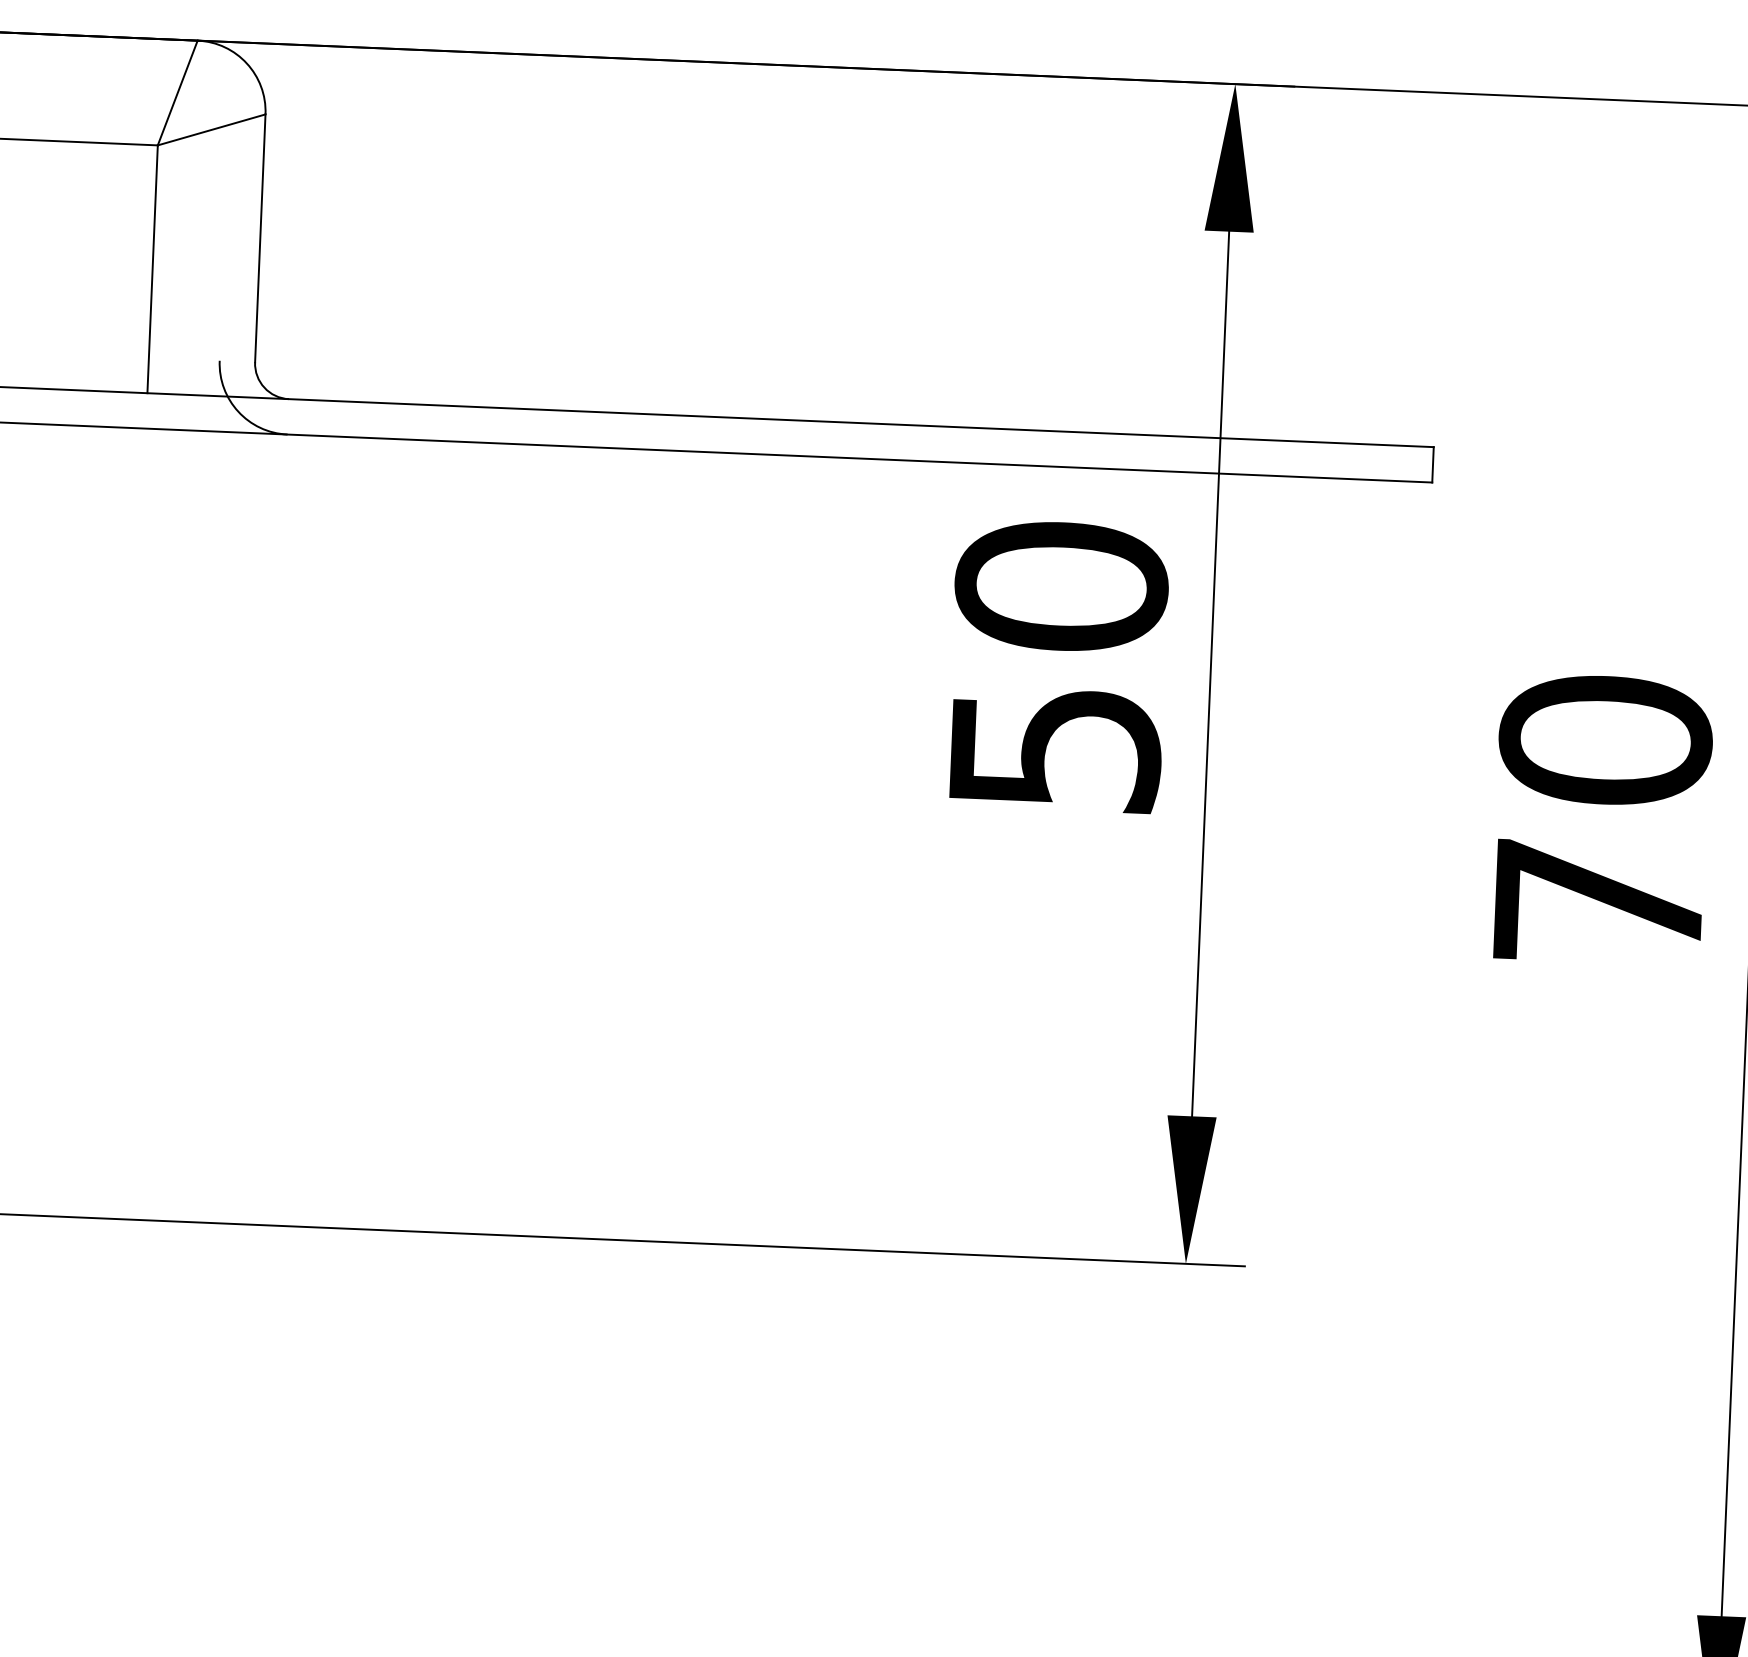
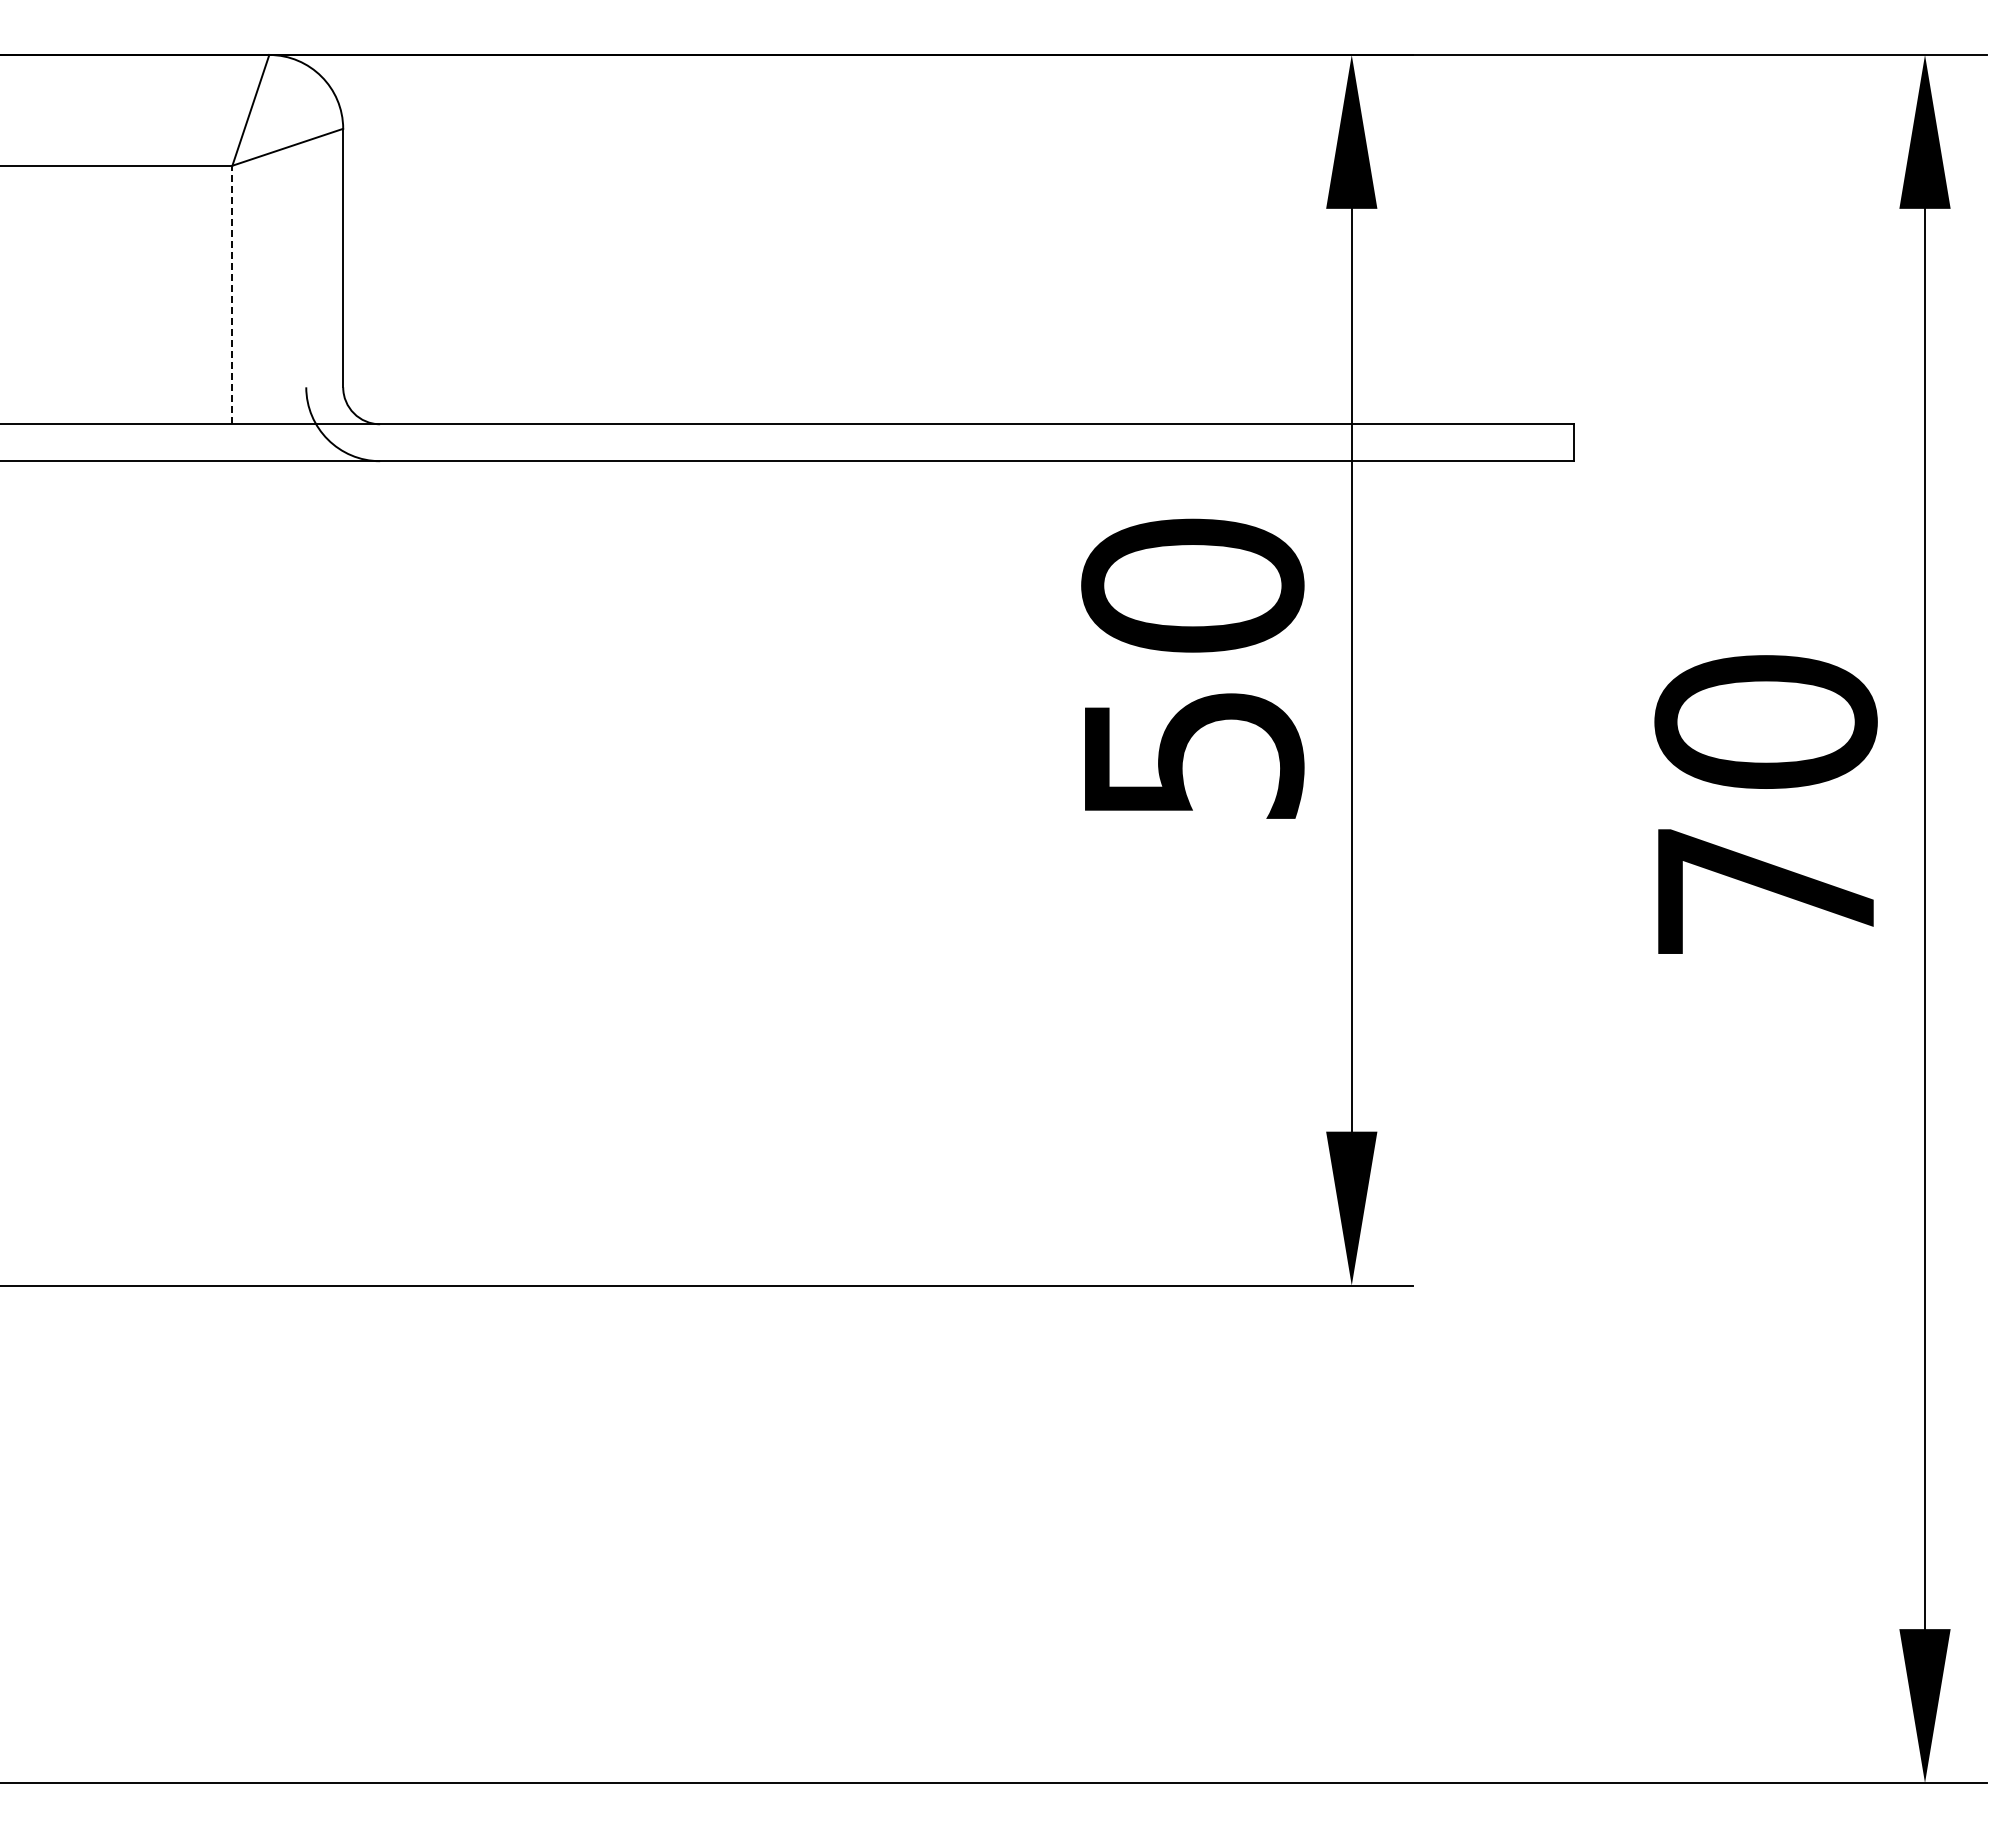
line: (152, 268) -> (232, 294), solid -> dashed

